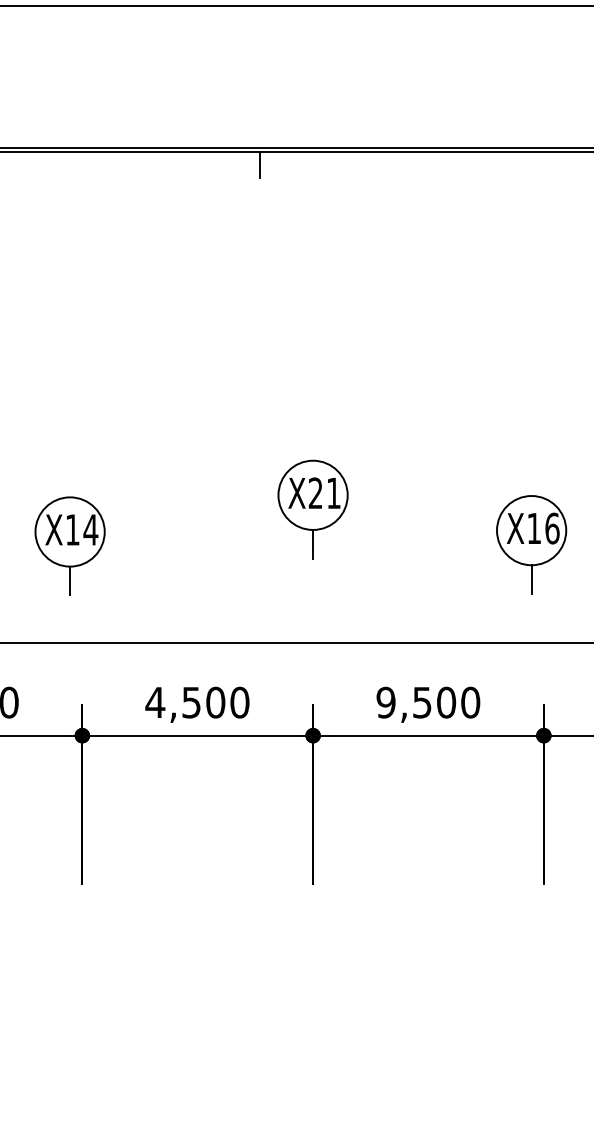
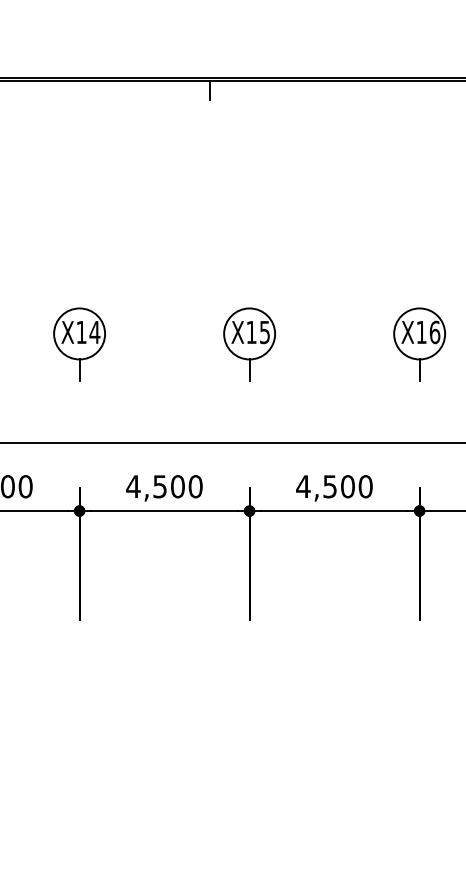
text: (323, 493) -> (257, 332), X21 -> X15
part: (531, 544) -> (419, 344), moved
part: (69, 546) -> (79, 344), moved
text: (386, 702) -> (303, 486), 9,500 -> 4,500

